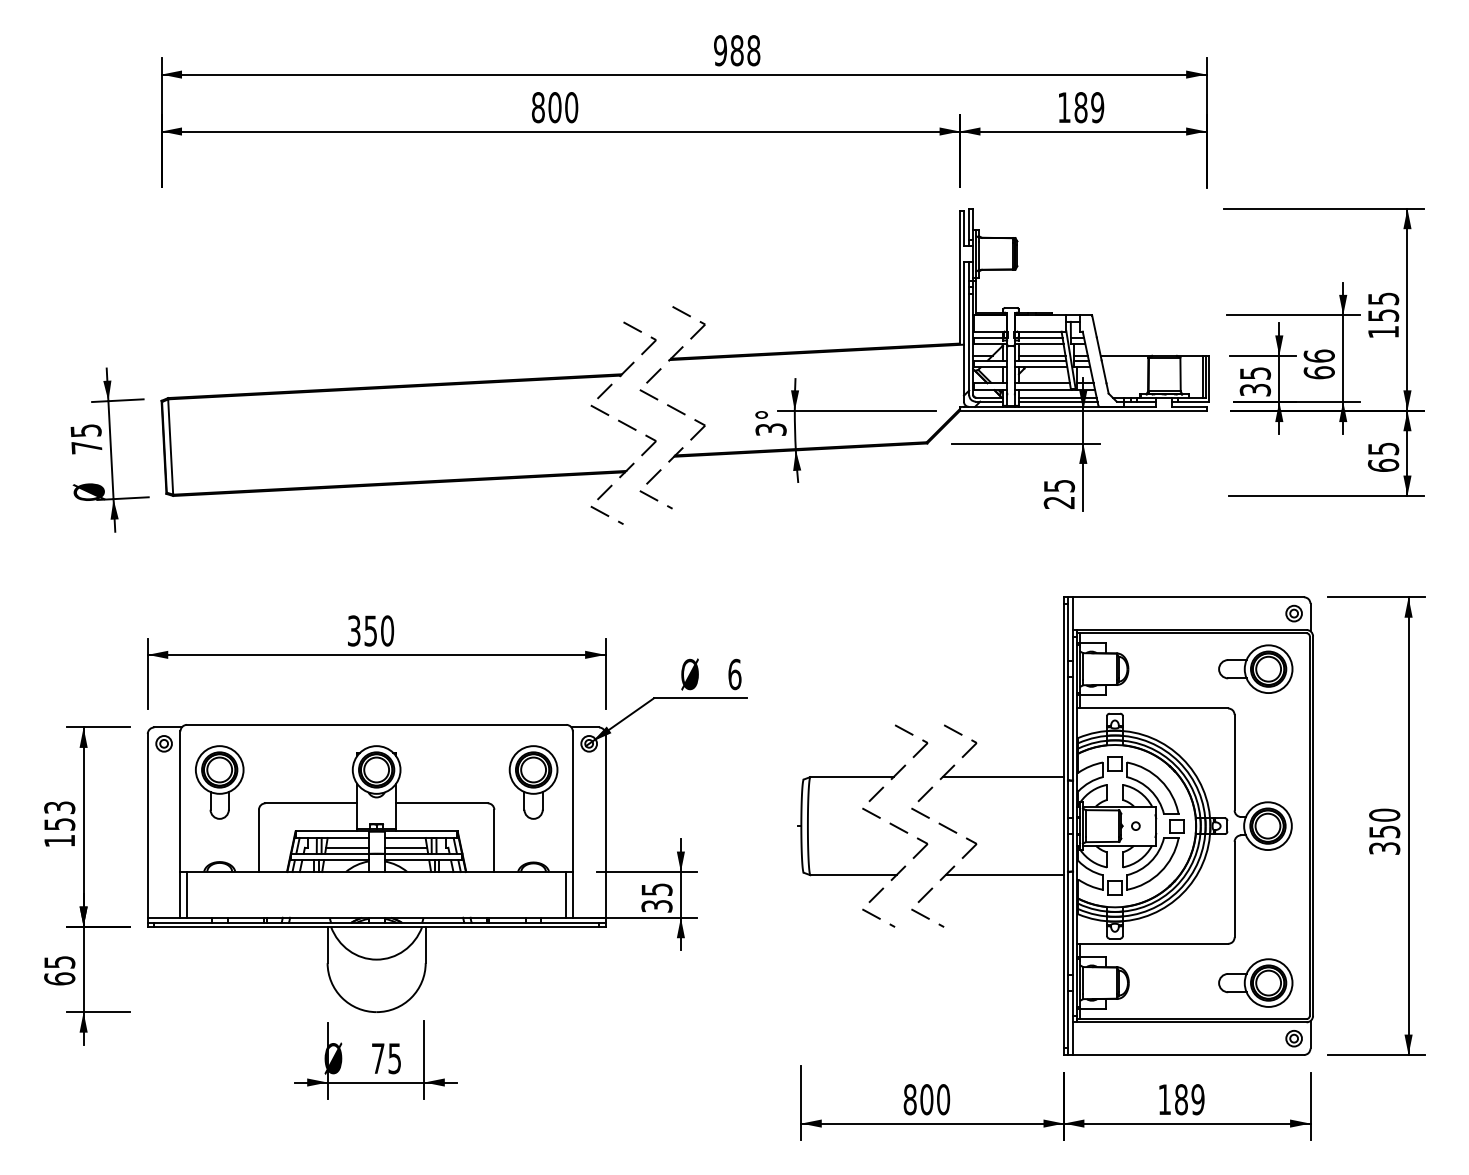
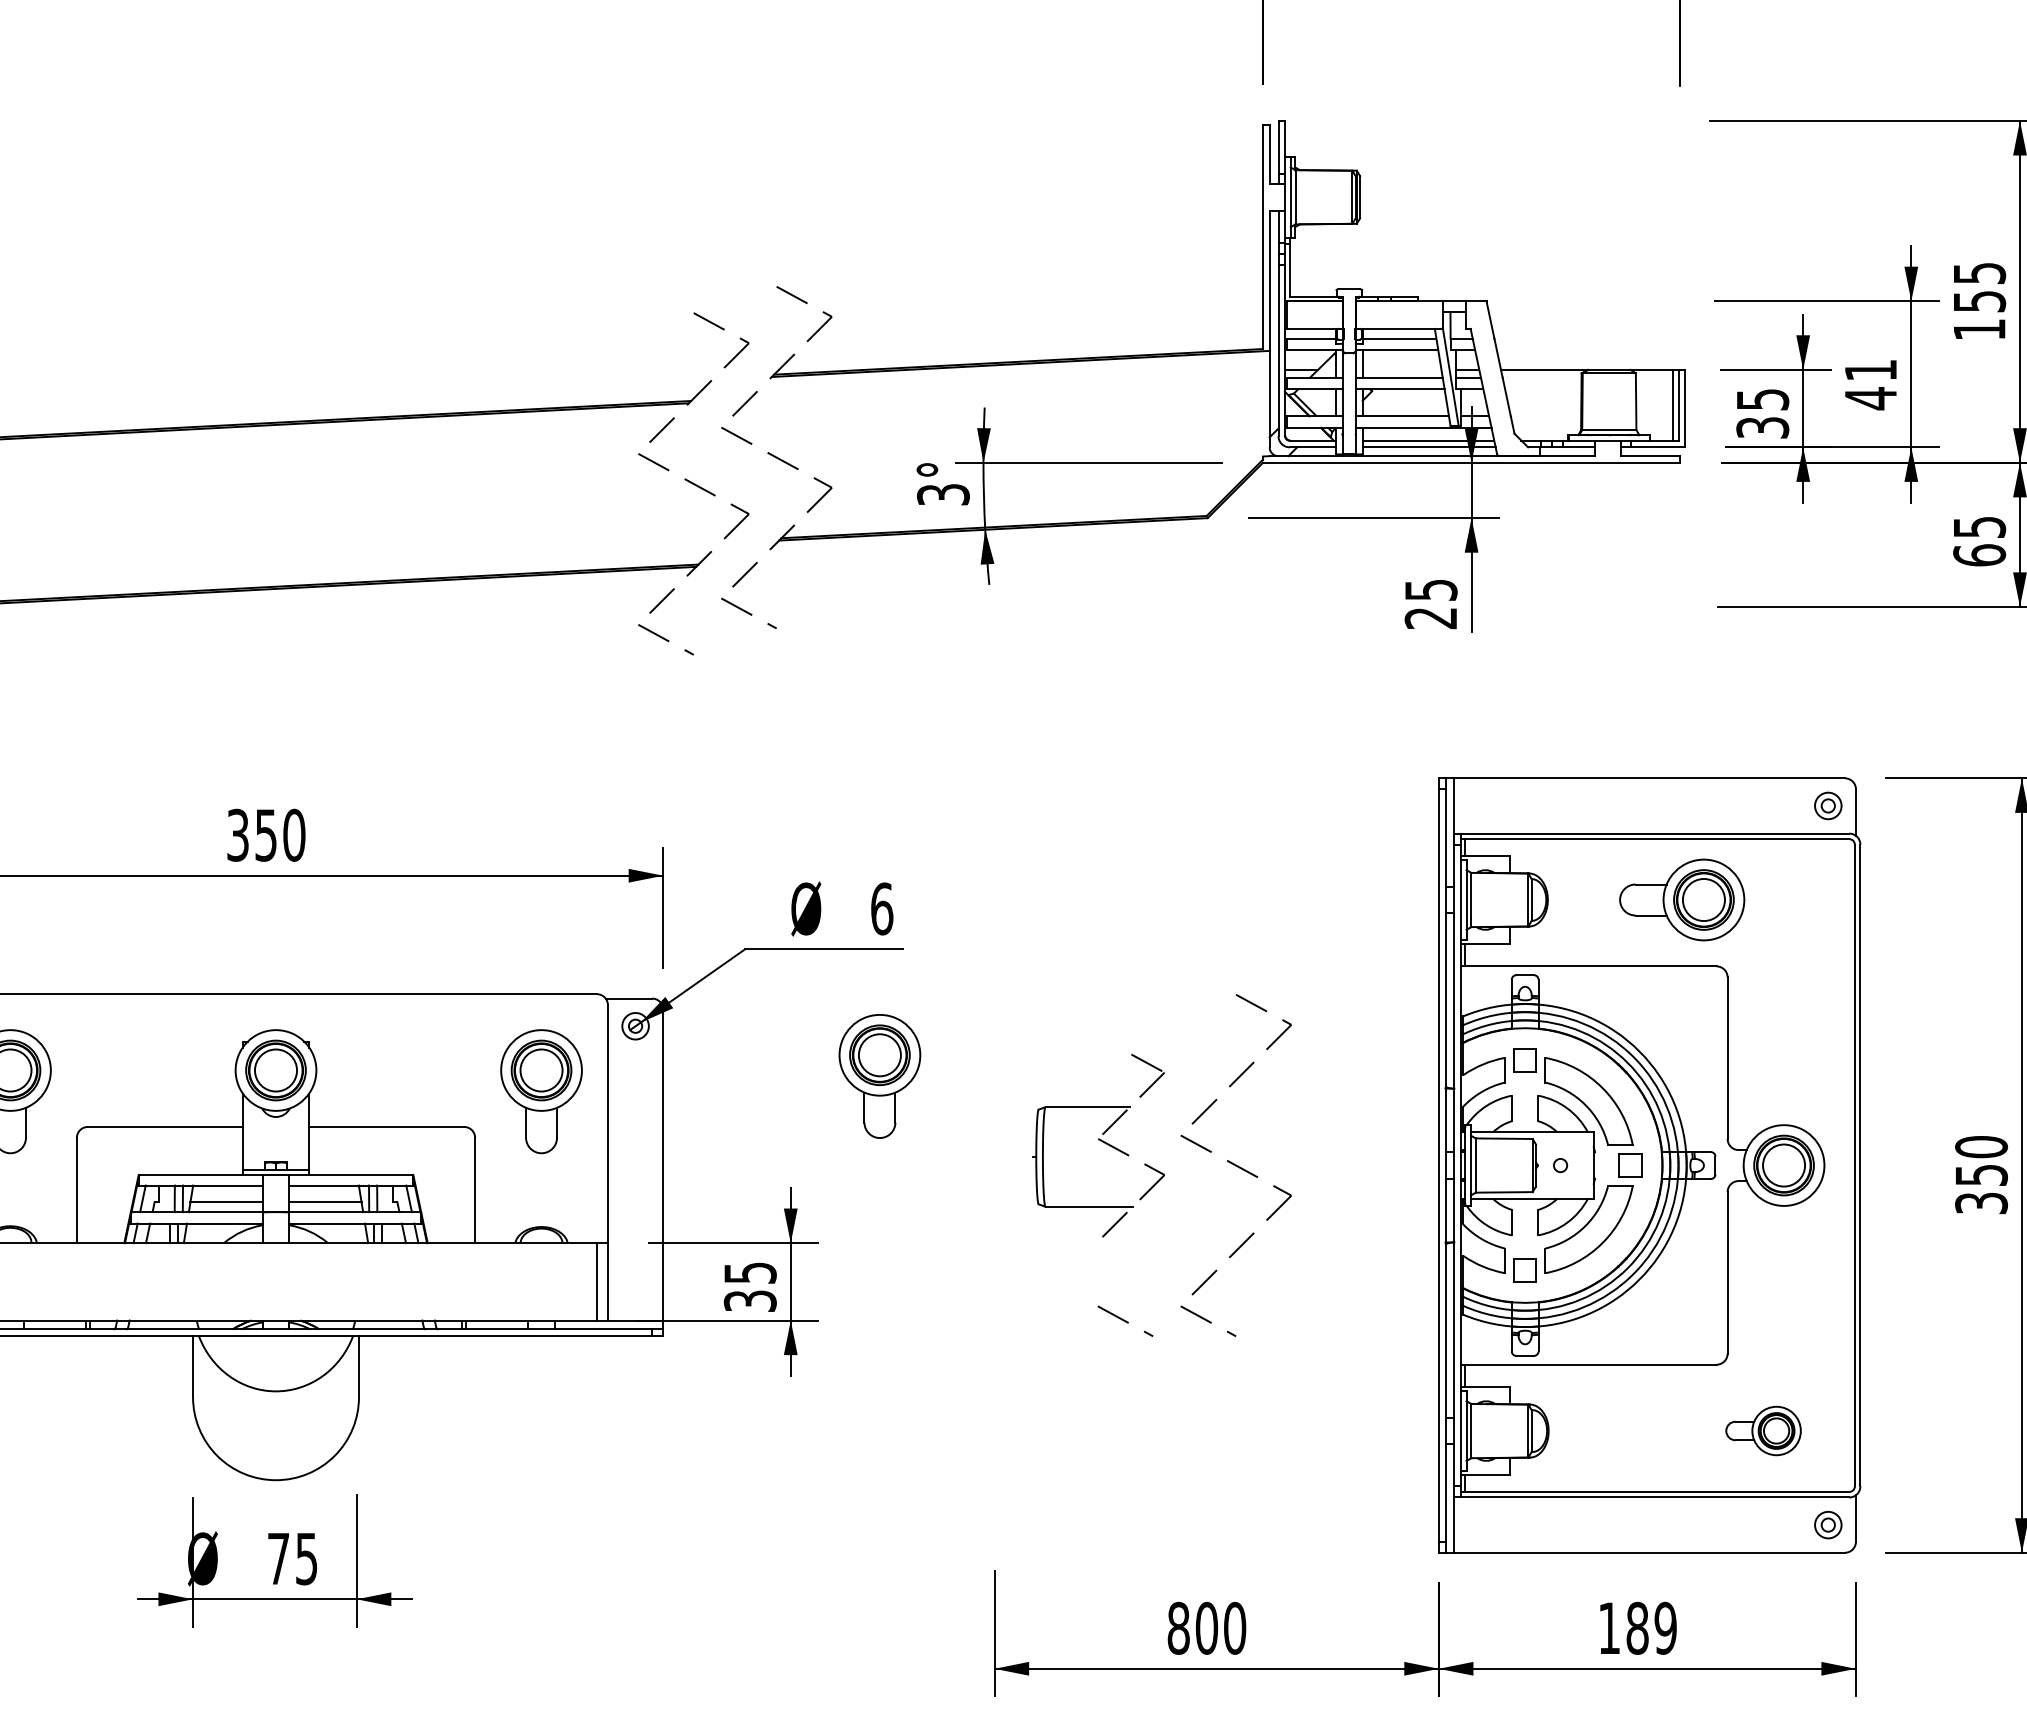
line: (1041, 355) -> (1400, 369), removed
text: (1318, 364) -> (1869, 384), 66 -> 41
part: (1255, 668) -> (1681, 898), moved
part: (733, 773) -> (879, 1076), added
line: (1002, 777) -> (1334, 1083), removed
part: (862, 813) -> (1098, 1144), size x0.6
line: (1004, 875) -> (1338, 1249), removed
part: (1255, 982) -> (1762, 1430), size x0.6

